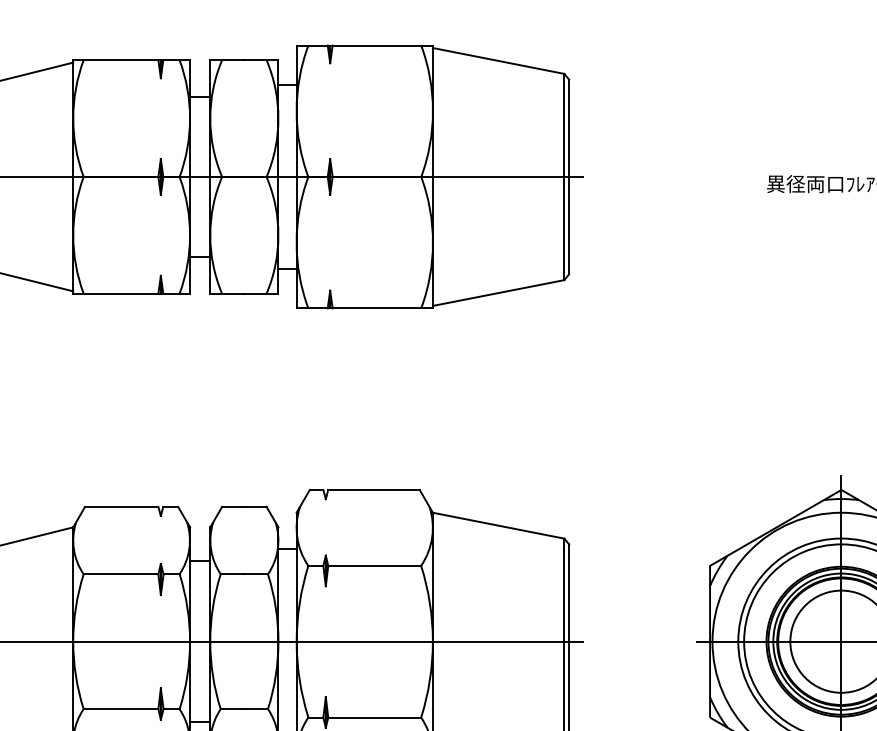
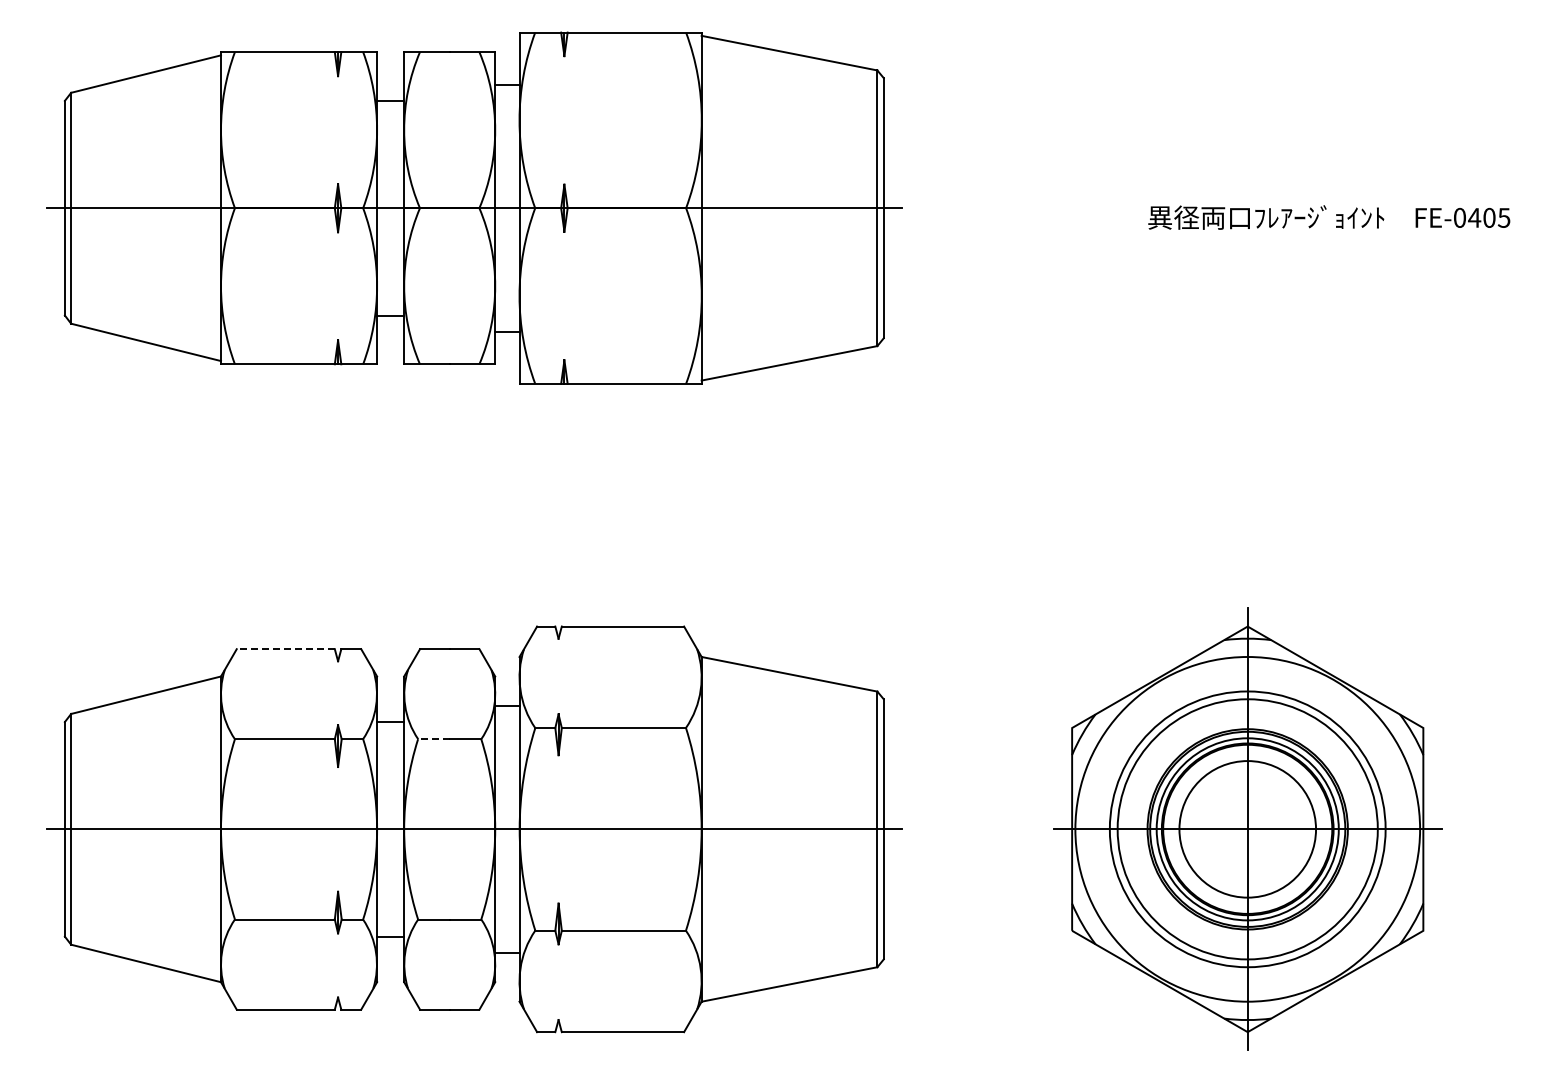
line: (121, 507) -> (285, 649), solid -> dashed
line: (232, 574) -> (433, 739), solid -> dashed

